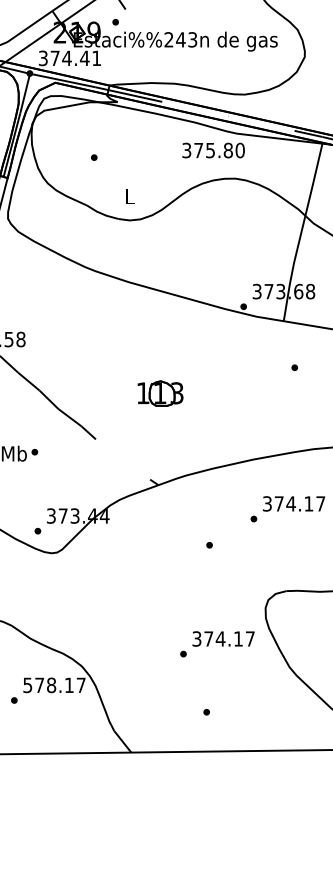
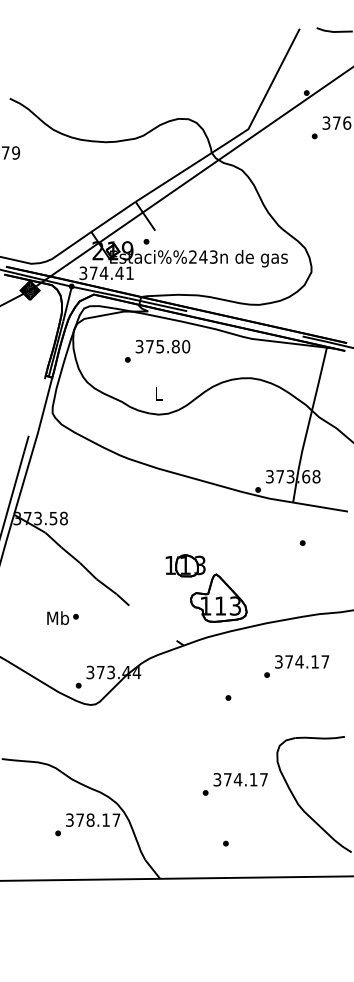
text: (213, 150) -> (162, 346), moved
part: (198, 430) -> (218, 597), added
text: (27, 684) -> (69, 819), 578.17 -> 378.17

